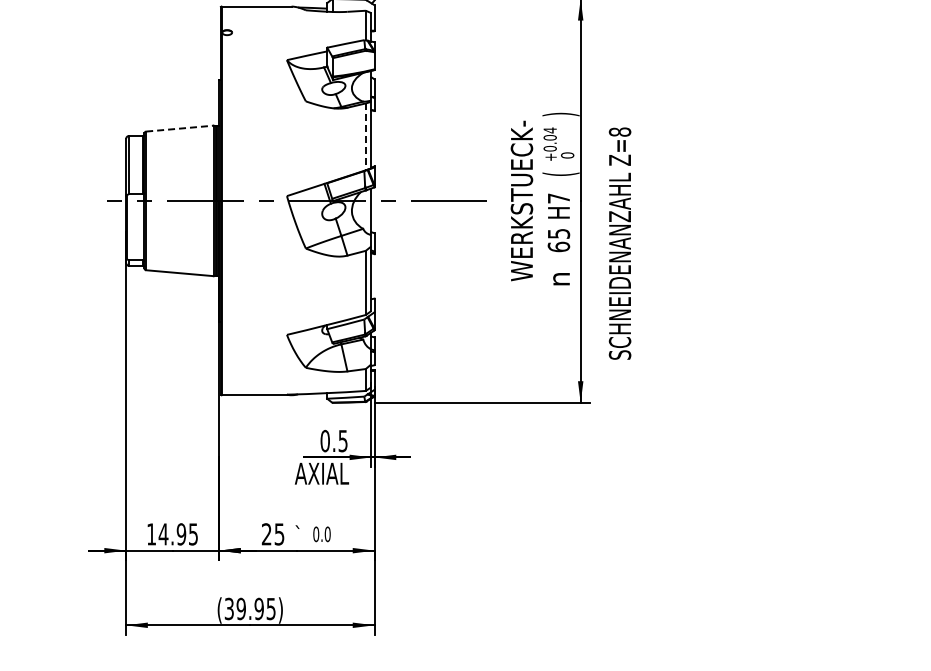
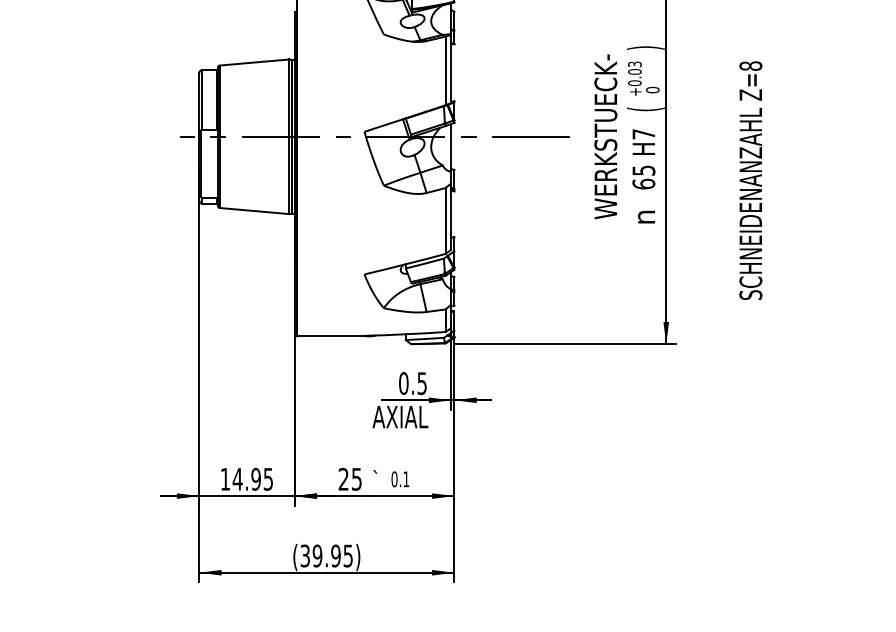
line: (179, 128) -> (254, 62), dashed -> solid
text: (549, 130) -> (634, 64), +0.04 -> +0.03
line: (365, 137) -> (445, 71), dashed -> solid
text: (619, 243) -> (750, 180), moved
text: (327, 534) -> (406, 479), 0.0 -> 0.1

